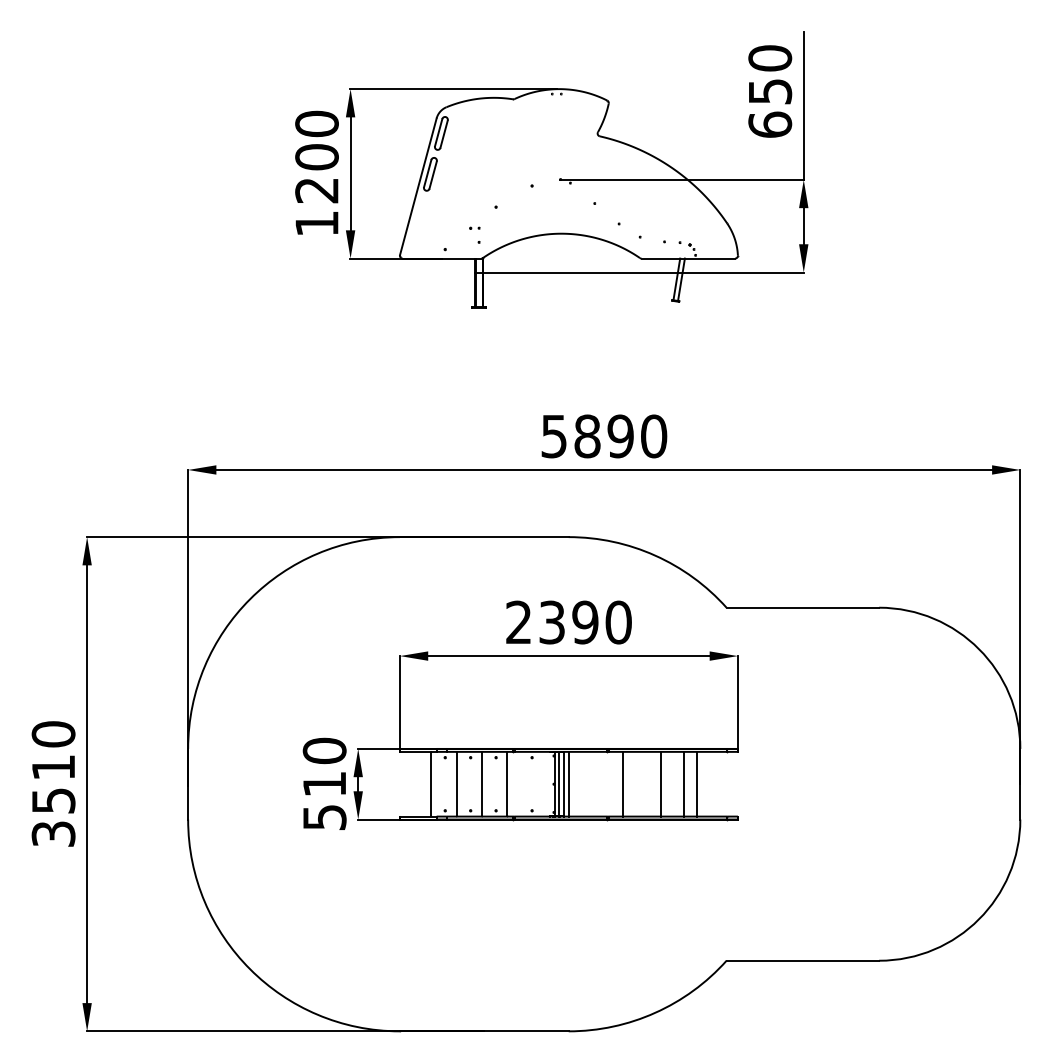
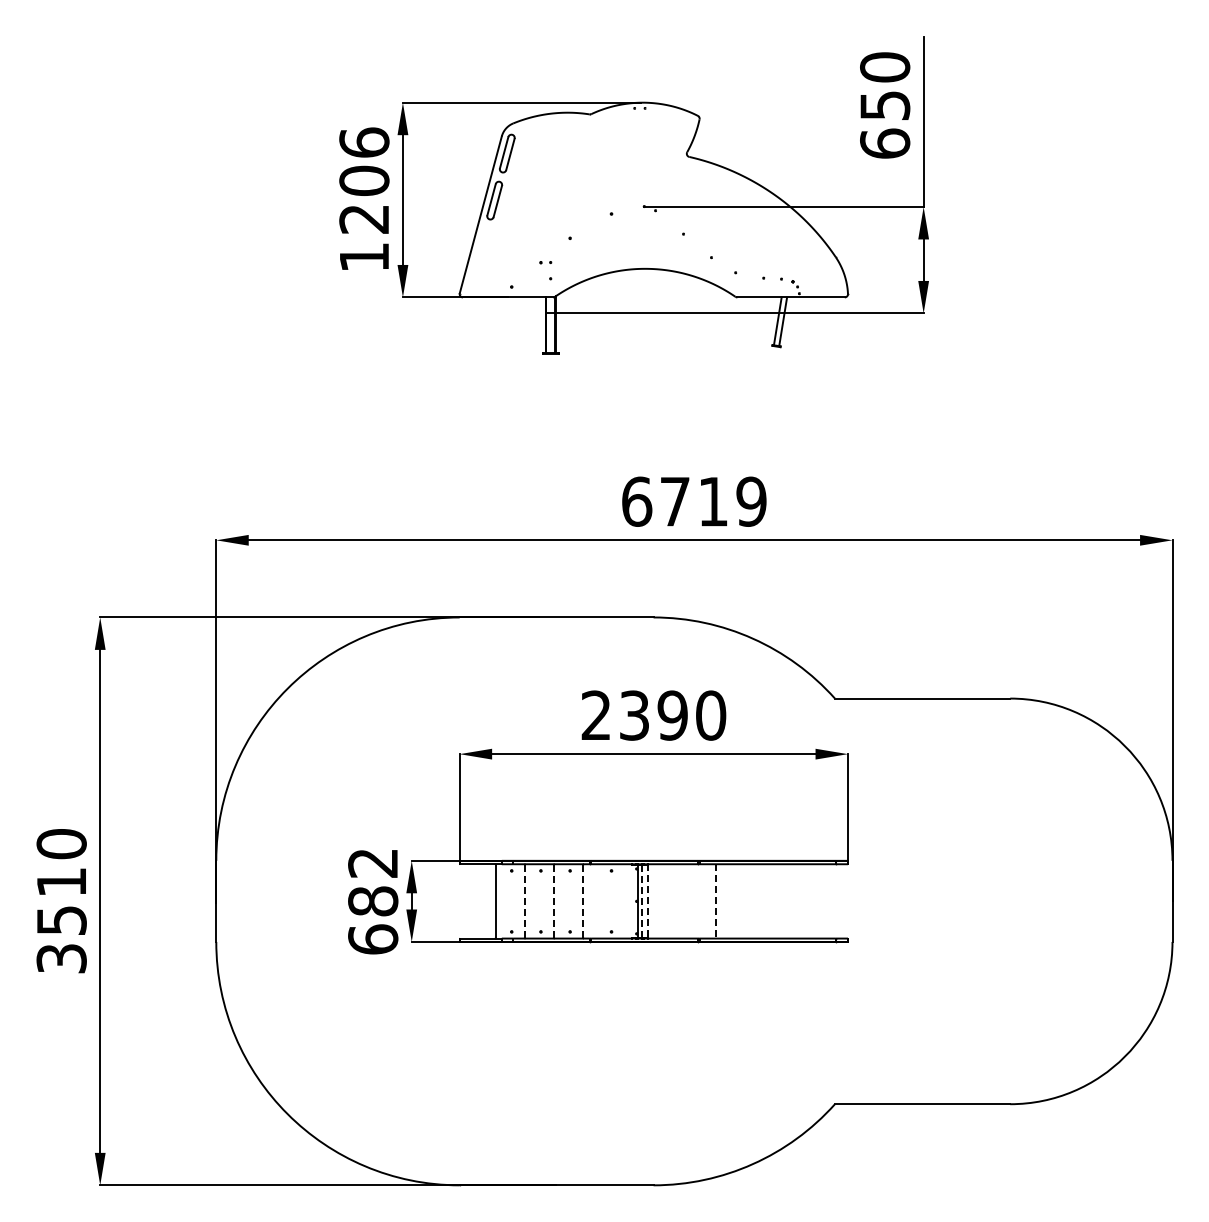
text: (317, 123) -> (364, 142), 1200 -> 1206
text: (604, 436) -> (694, 501), 5890 -> 6719
text: (324, 784) -> (373, 901), 510 -> 682
line: (456, 784) -> (524, 901), solid -> dashed
line: (481, 784) -> (553, 901), solid -> dashed
line: (507, 784) -> (583, 901), solid -> dashed
line: (559, 784) -> (642, 901), solid -> dashed
line: (564, 784) -> (648, 901), solid -> dashed
line: (568, 784) -> (653, 901), removed
line: (622, 784) -> (715, 901), solid -> dashed
line: (660, 784) -> (759, 901), removed
line: (683, 784) -> (785, 901), removed
line: (697, 784) -> (801, 901), removed

